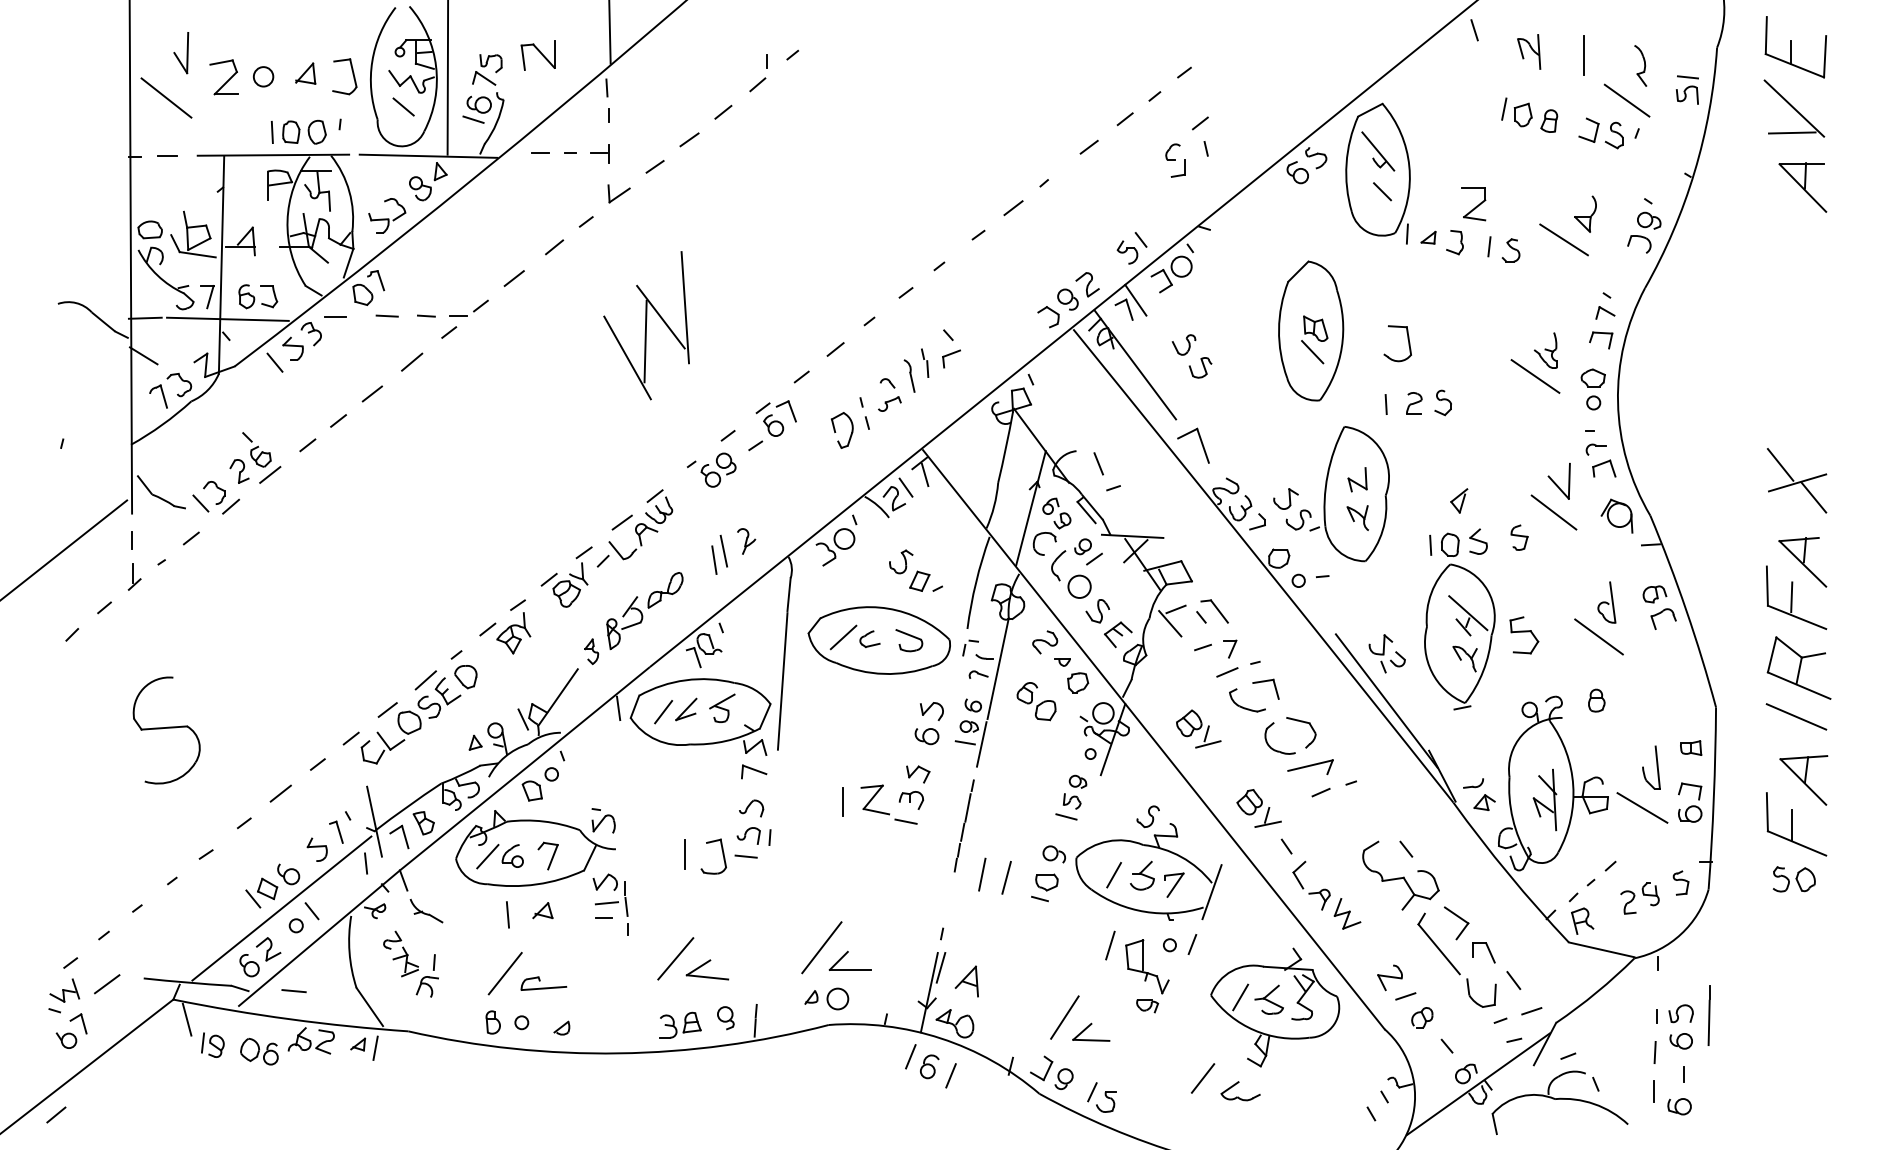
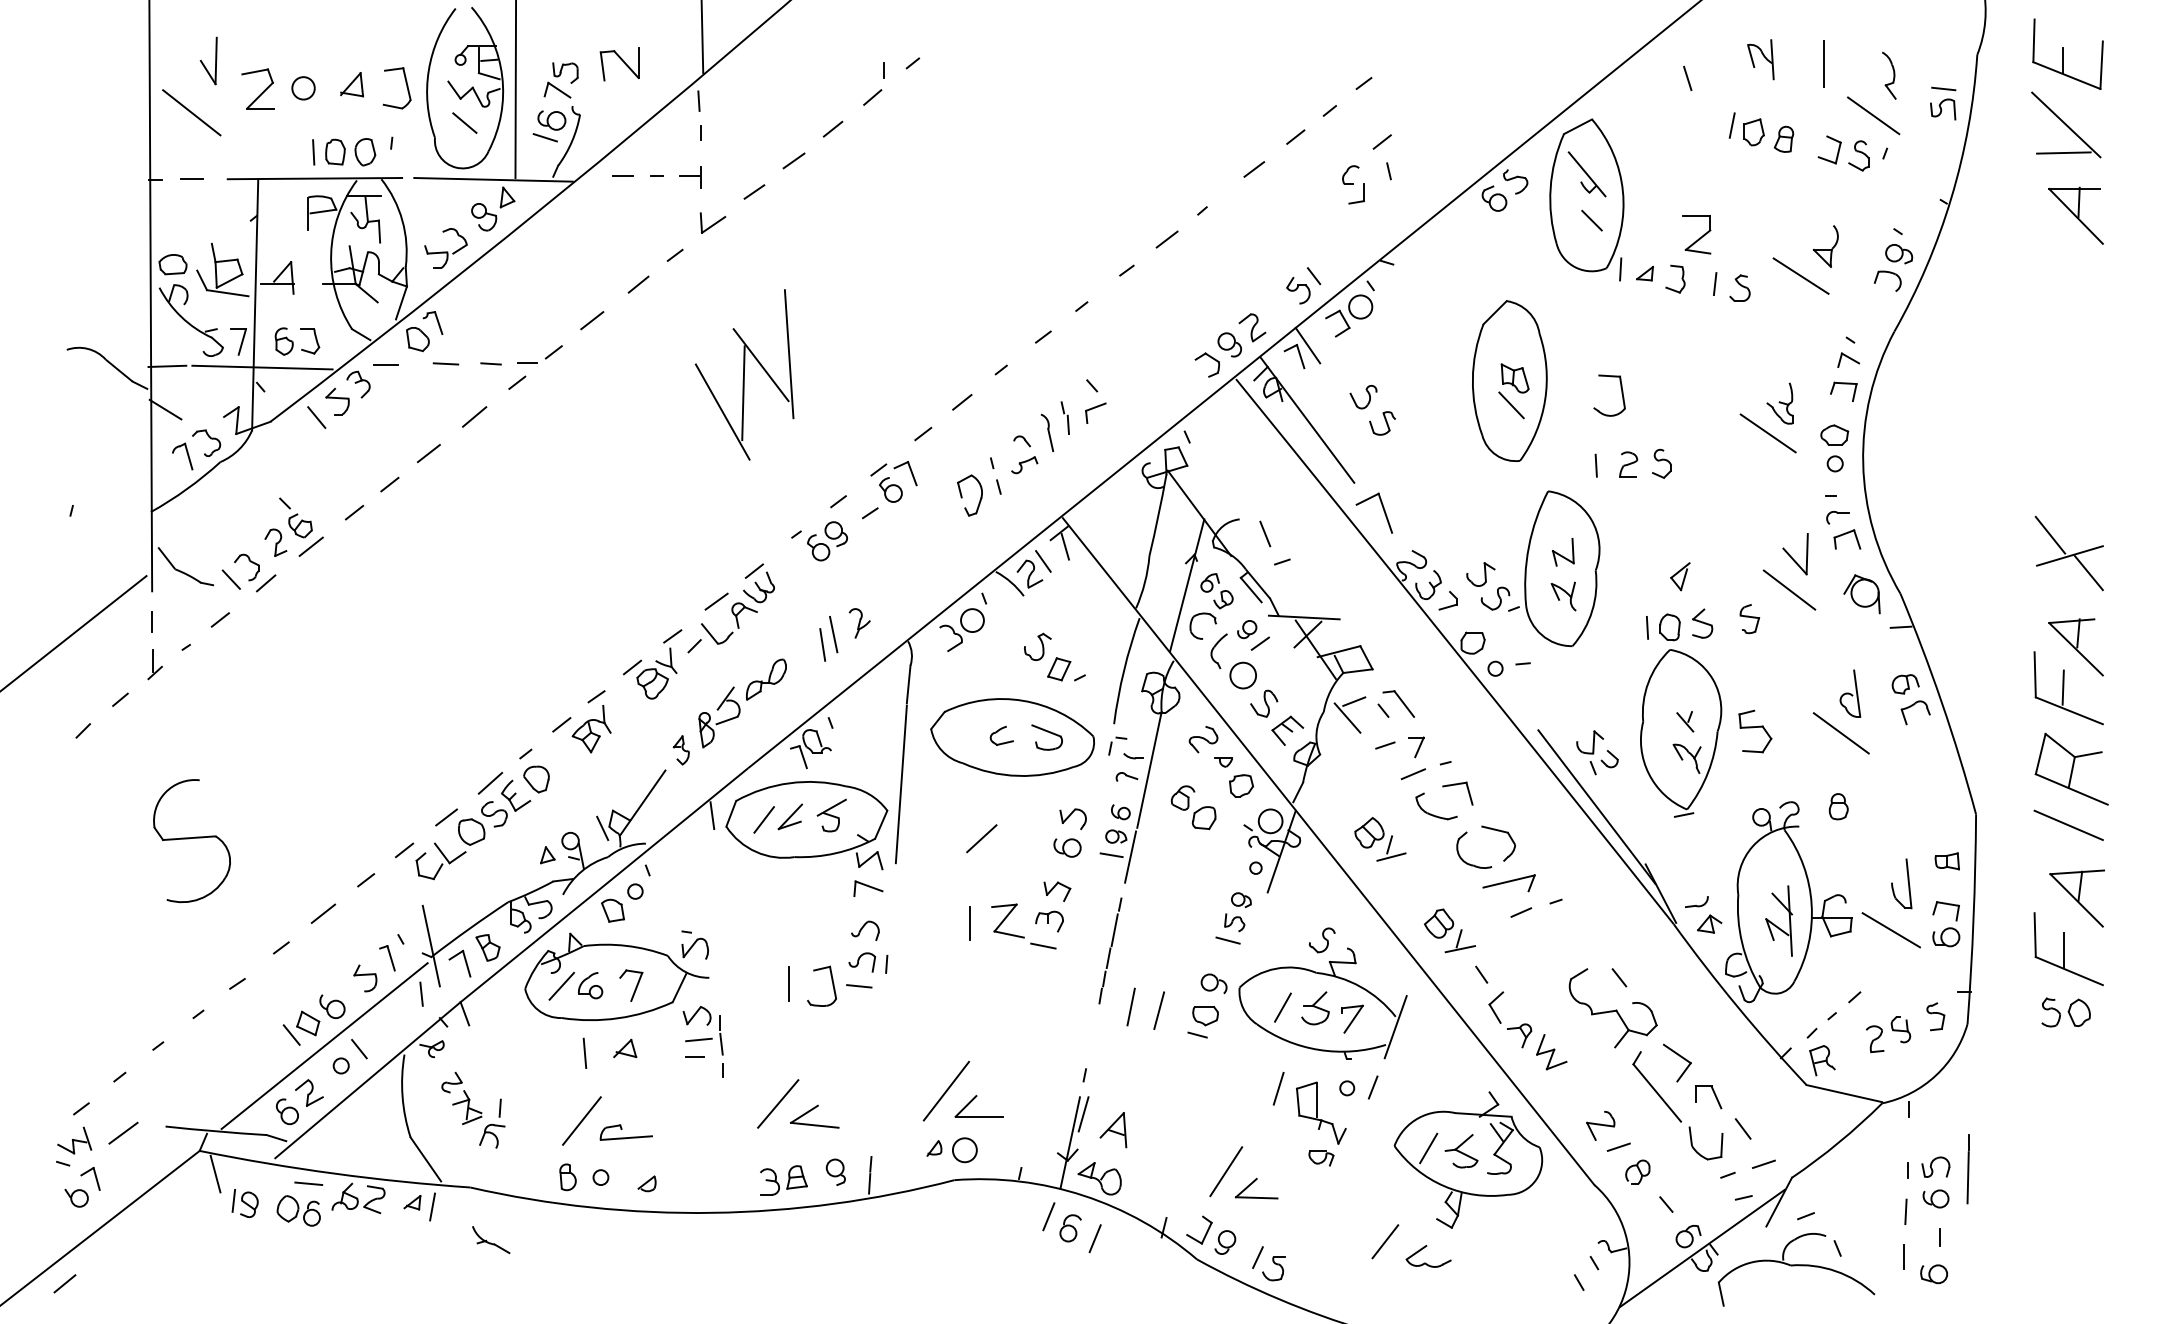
line: (1474, 30) -> (1687, 78), moved
line: (1468, 613) -> (1691, 706), removed
line: (843, 637) -> (981, 838), moved
part: (426, 910) -> (491, 1239), moved
line: (293, 991) -> (308, 1184), moved

